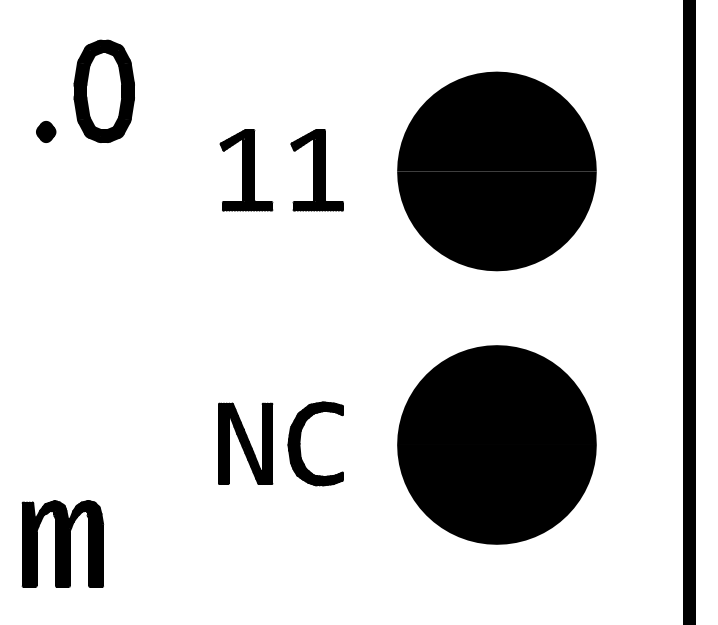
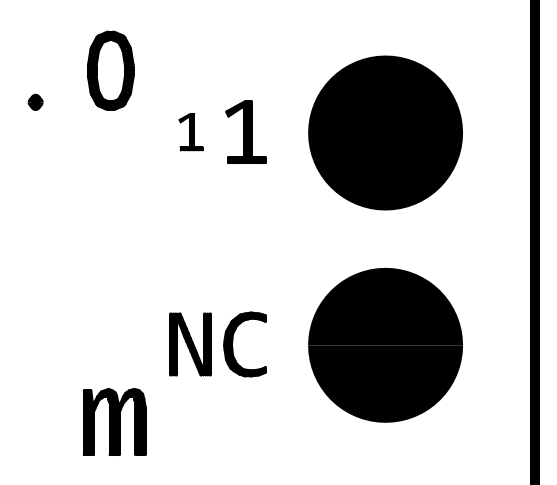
part: (103, 90) -> (110, 70), moved
part: (245, 169) -> (190, 131), size x0.6
part: (62, 543) -> (114, 421), moved

